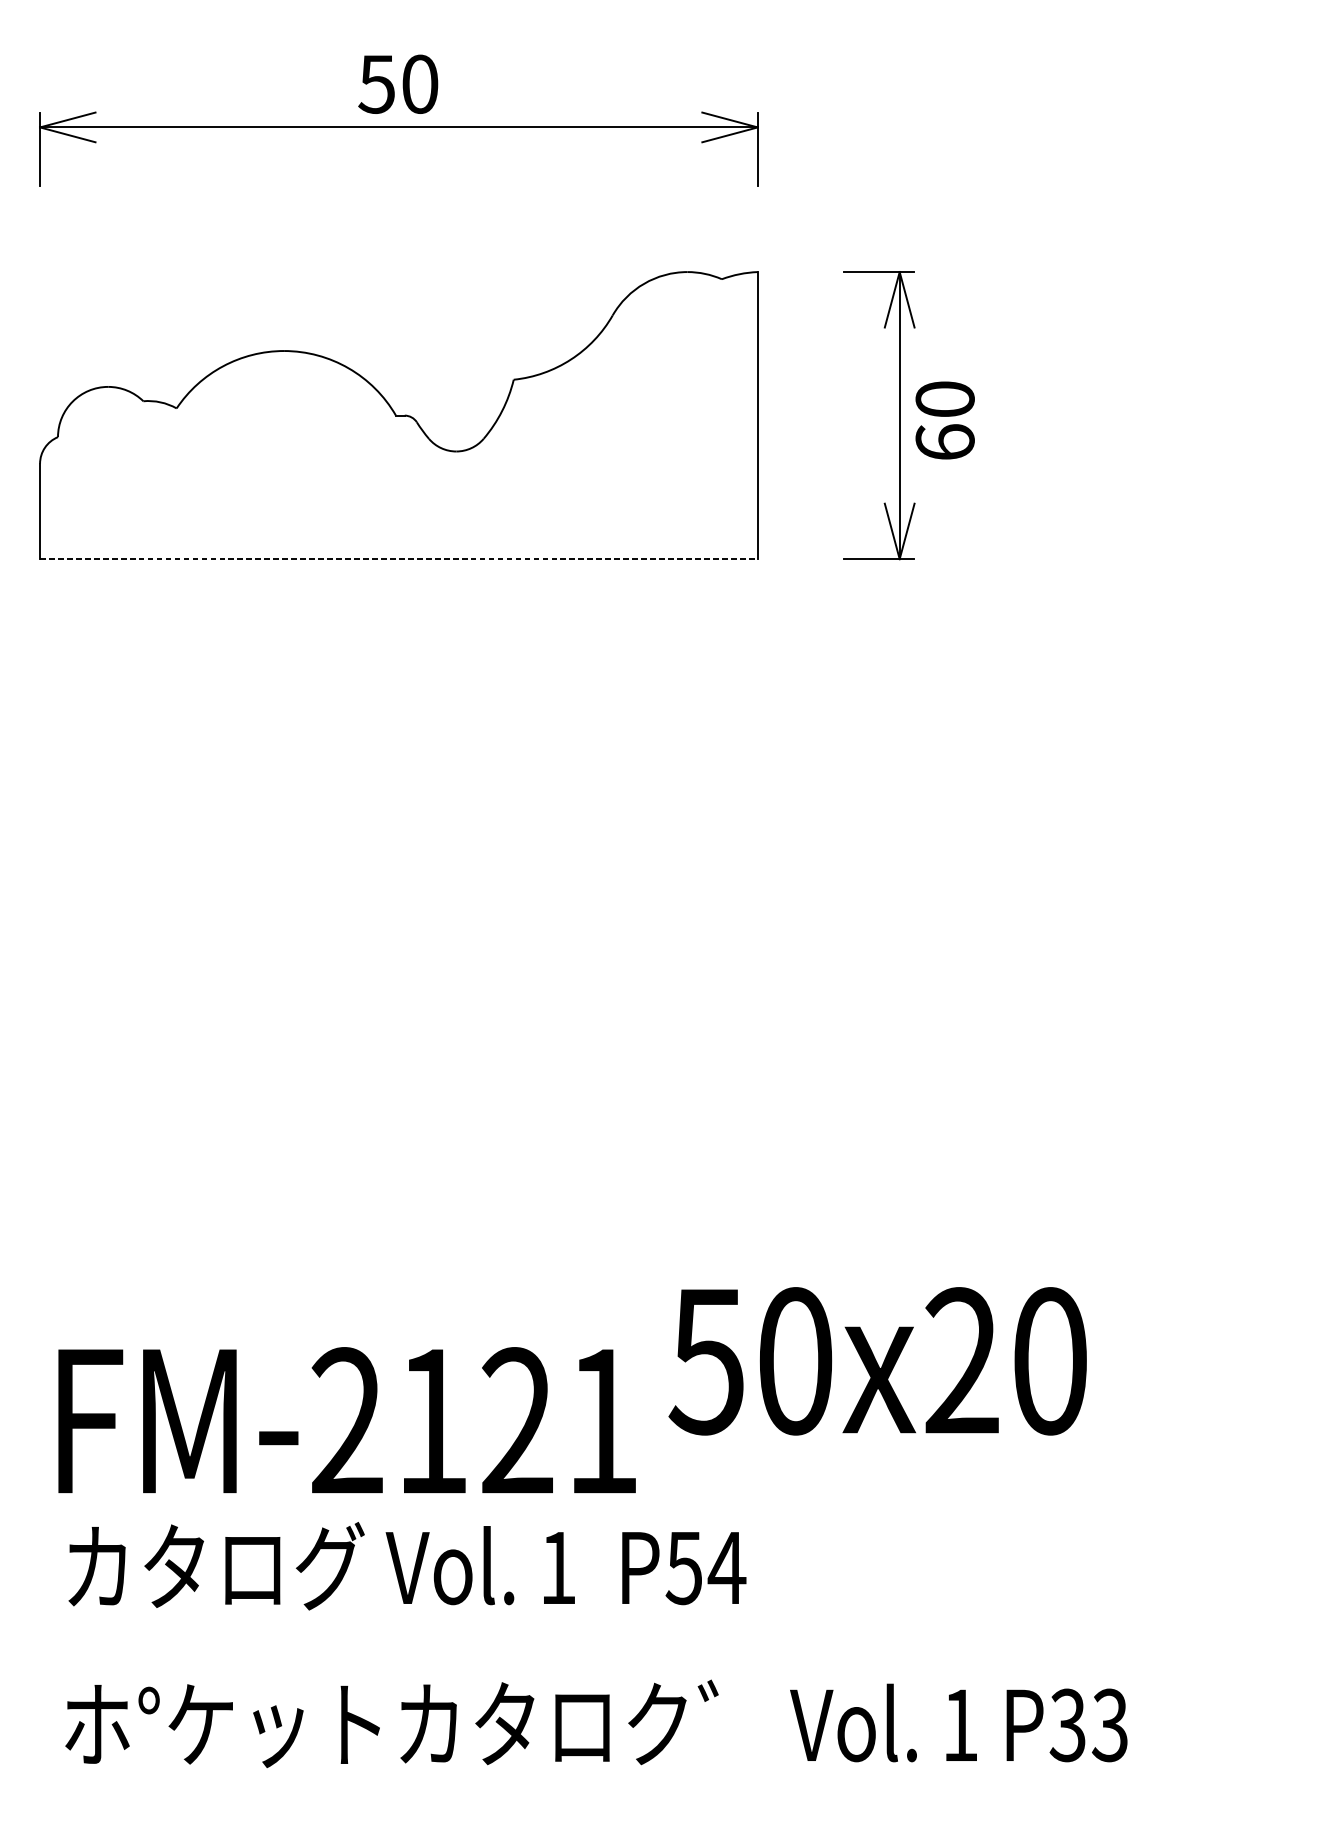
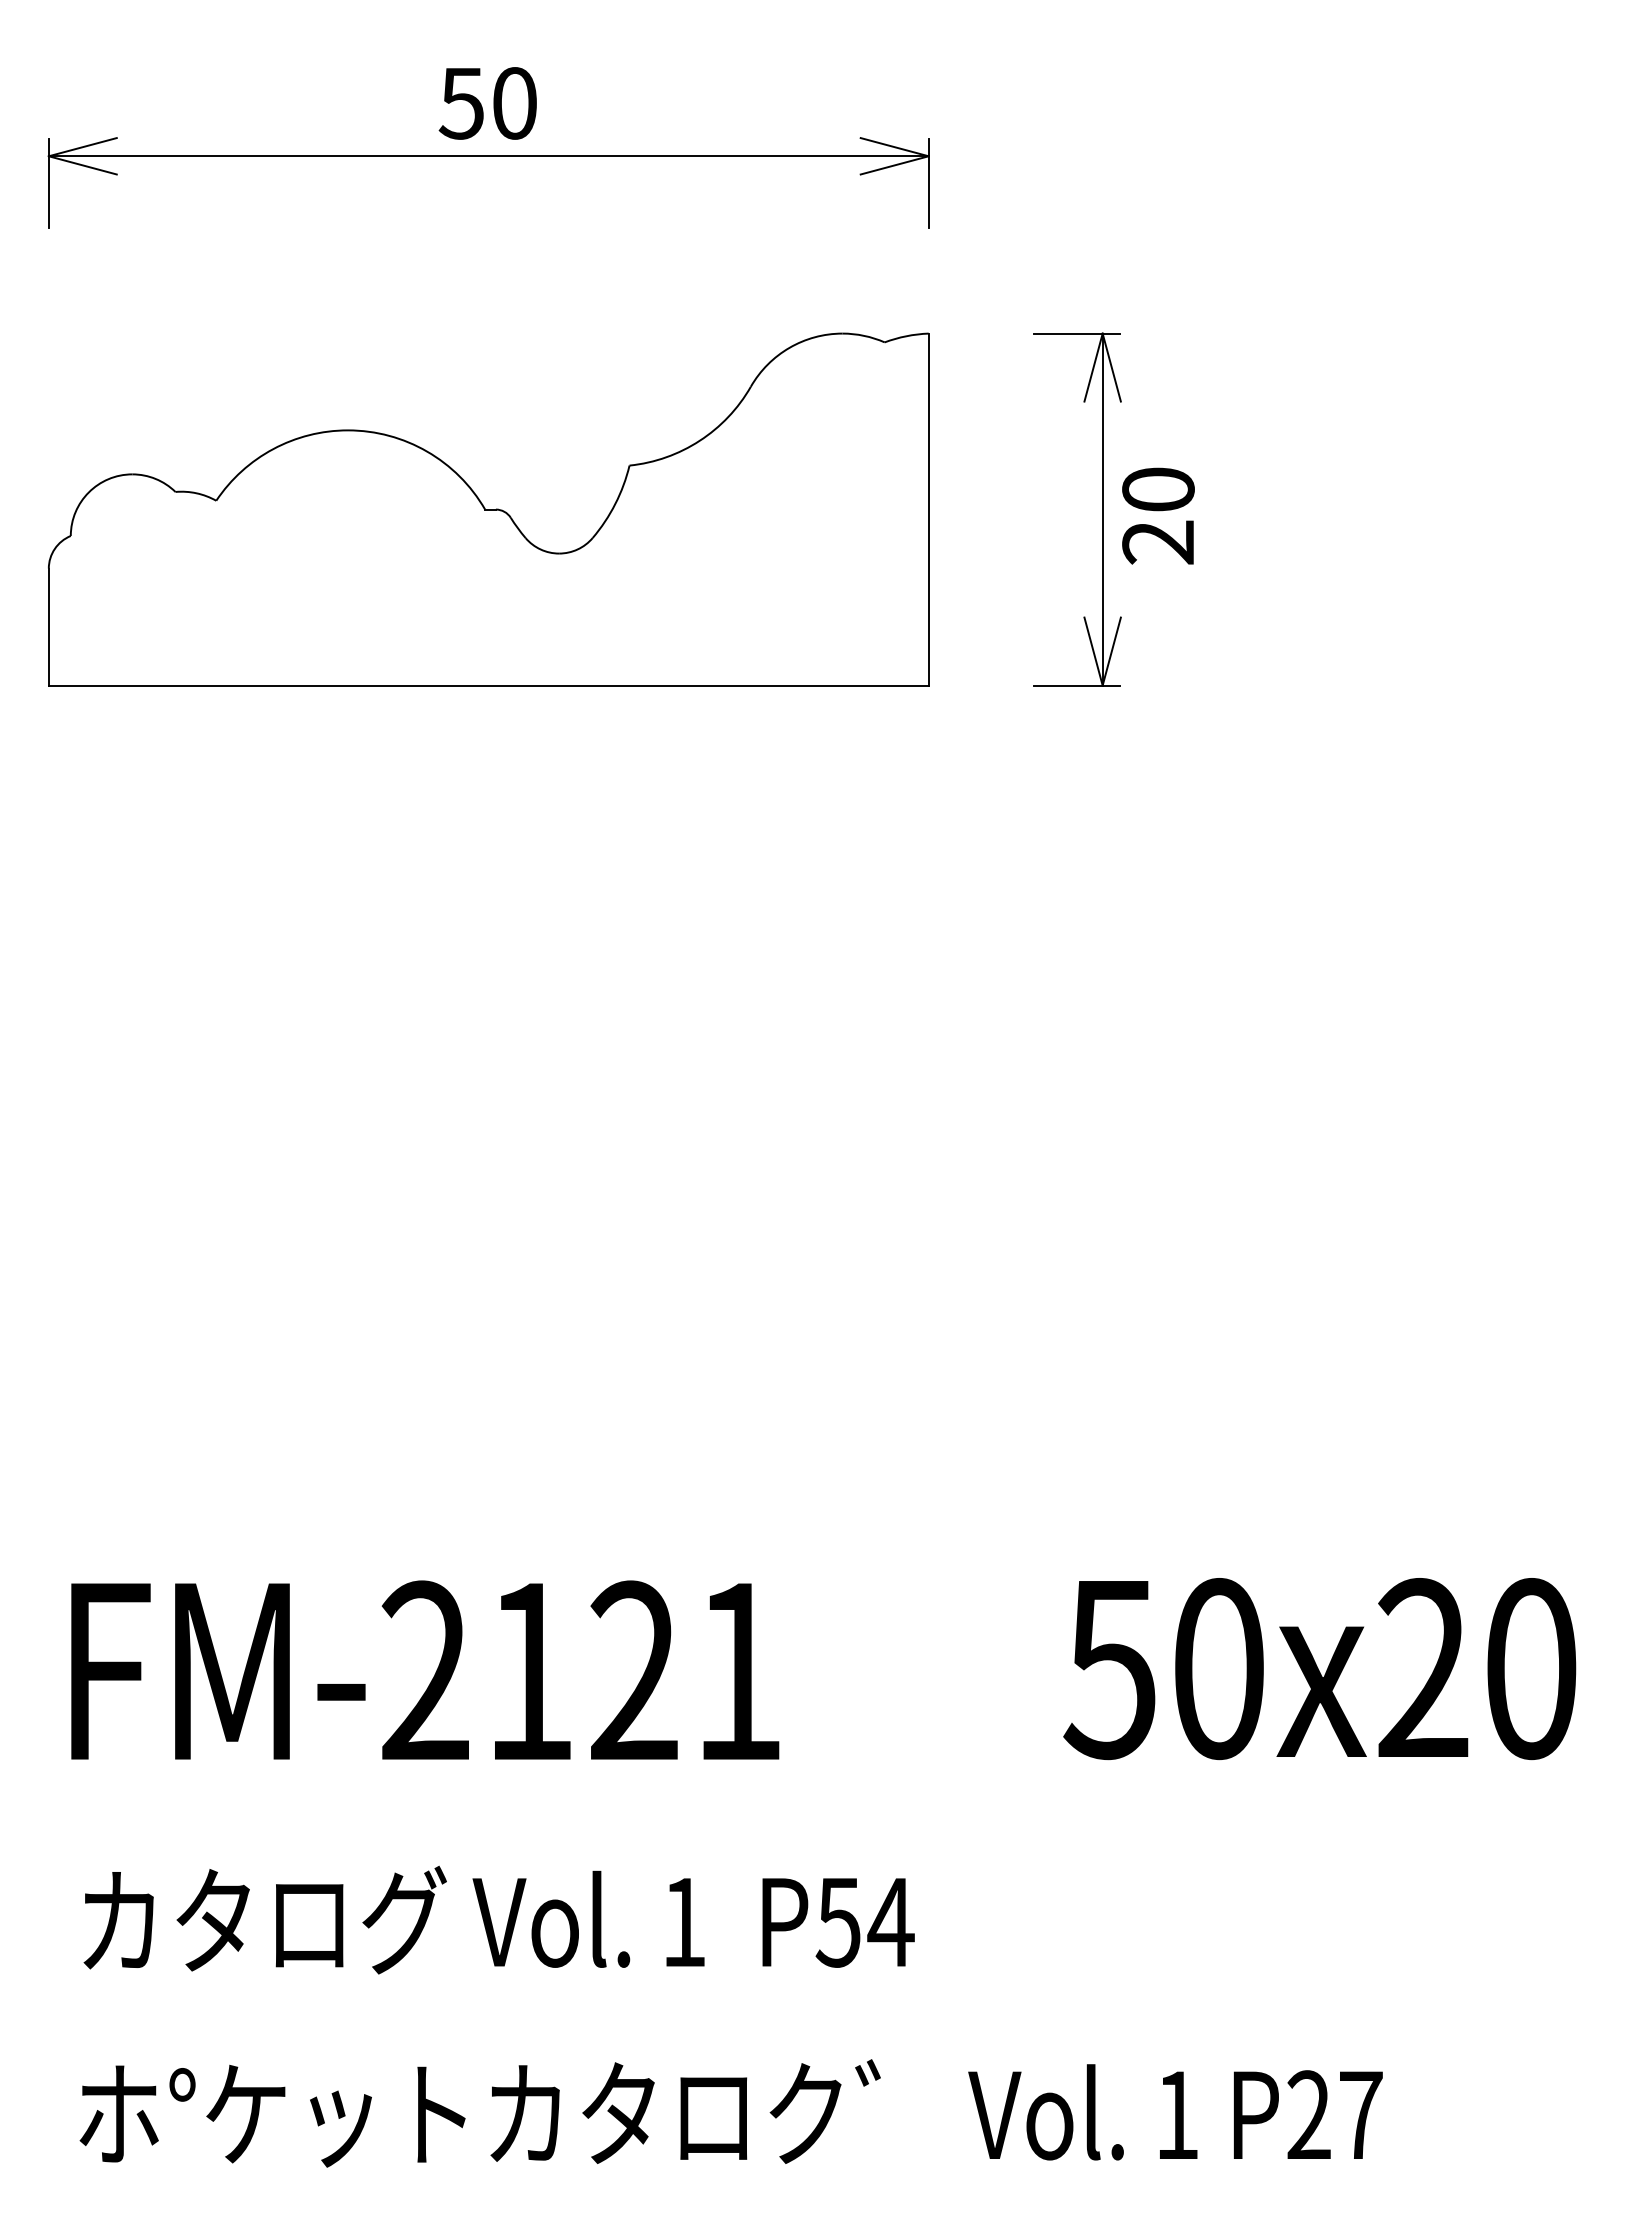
text: (945, 442) -> (1158, 542), 60 -> 20
line: (398, 559) -> (488, 685), dashed -> solid
text: (877, 1361) -> (1319, 1669), moved
text: (347, 1419) -> (425, 1669), moved
text: (1088, 1725) -> (1334, 2115), P33 -> P27

